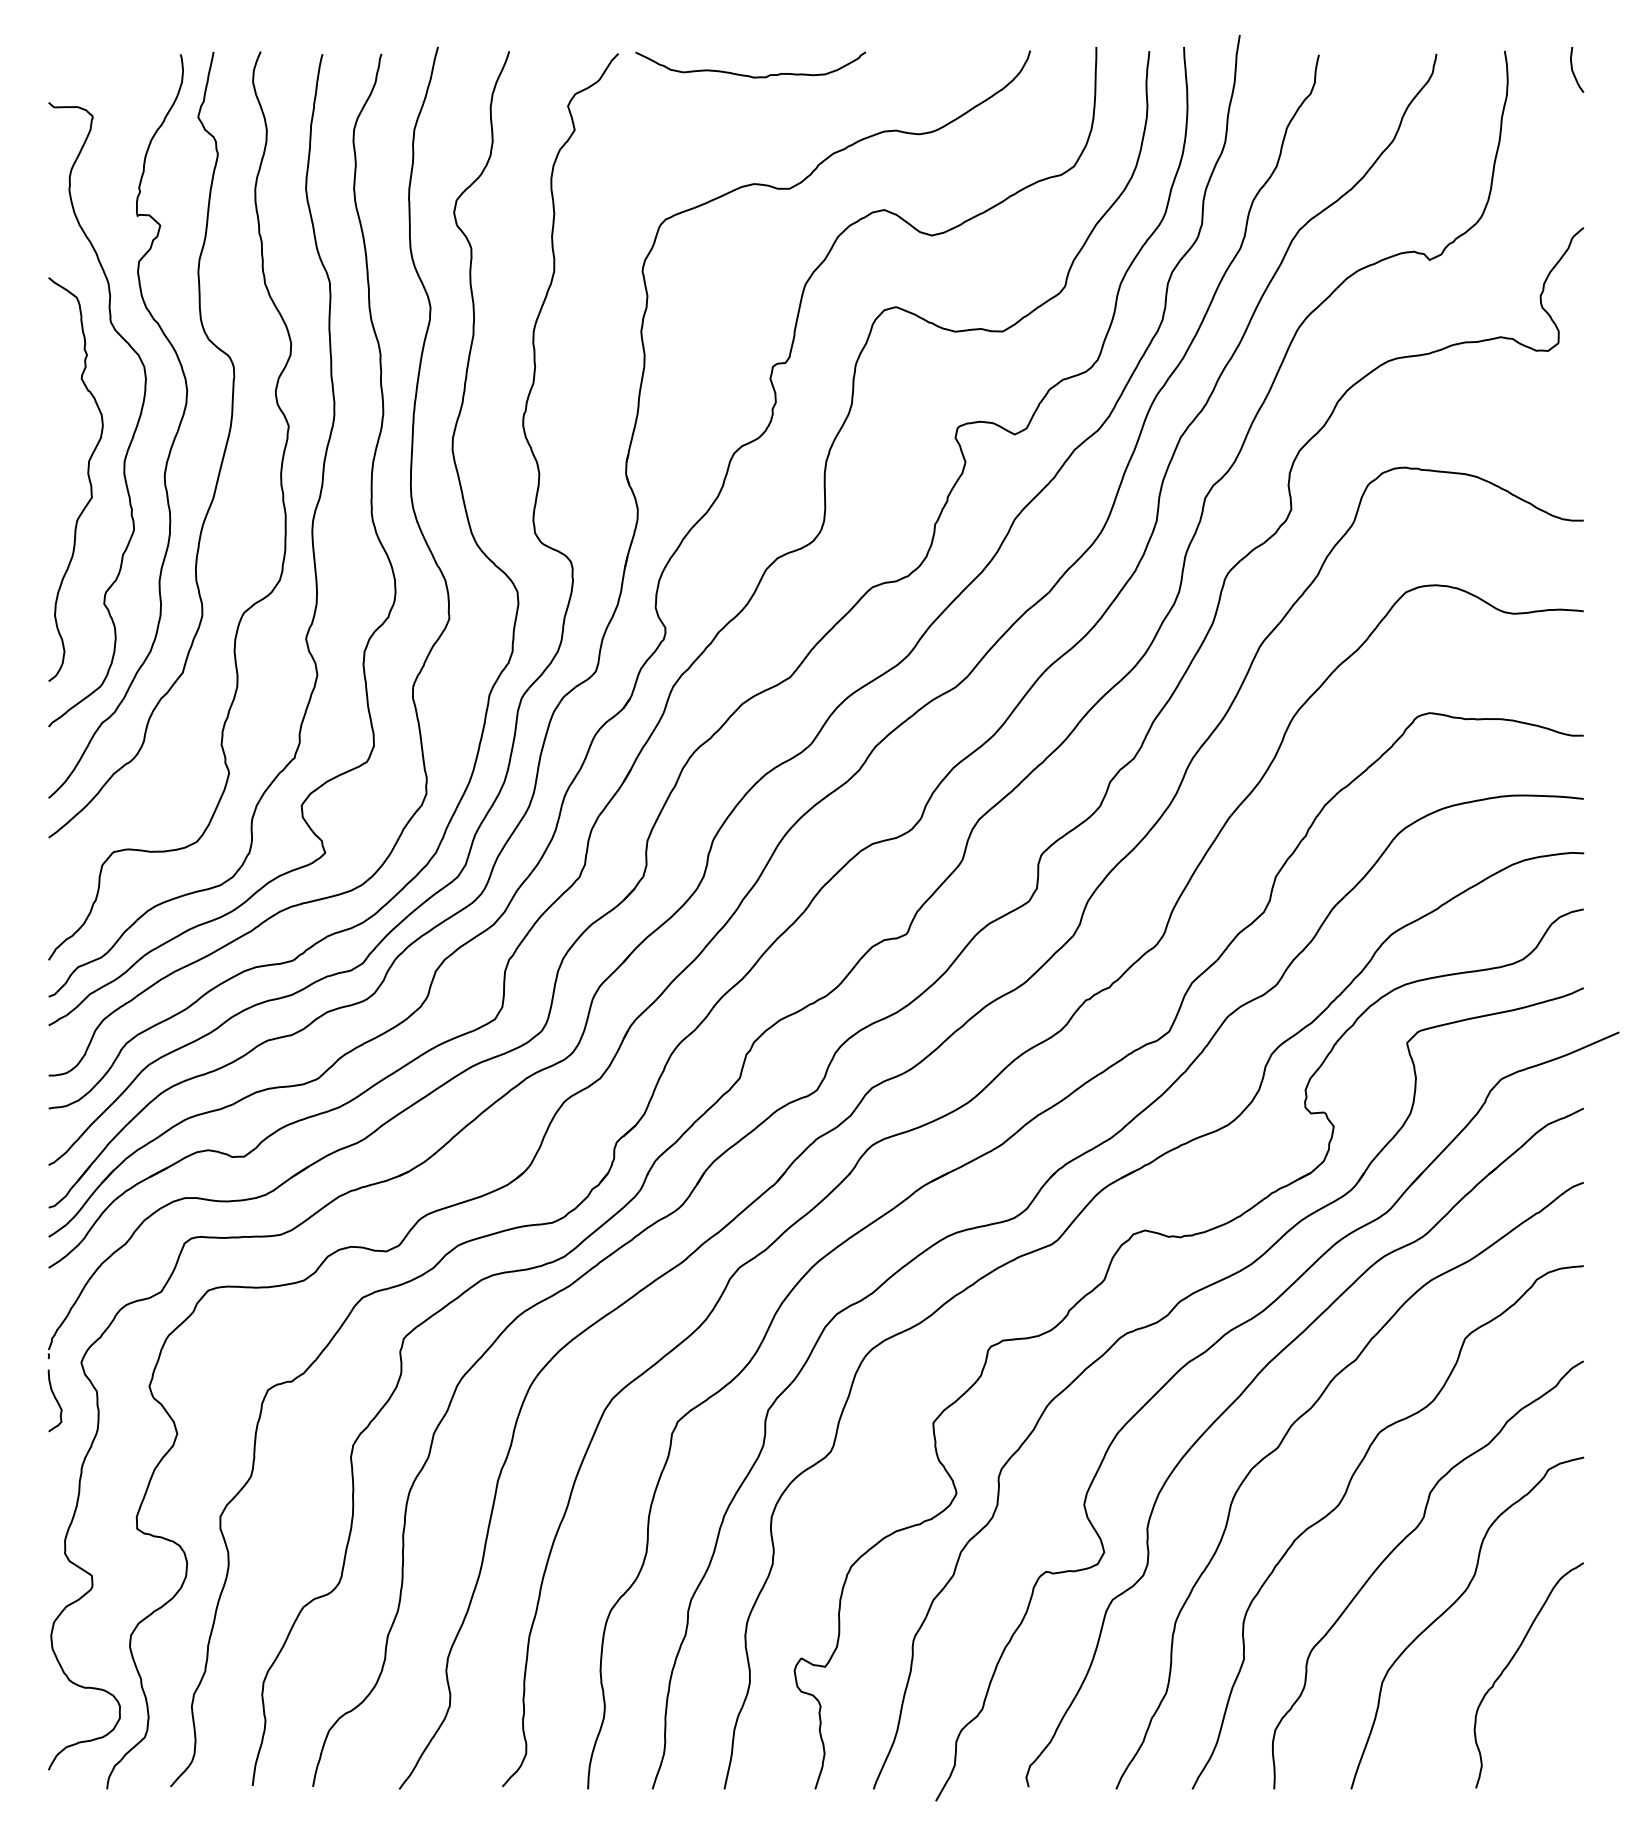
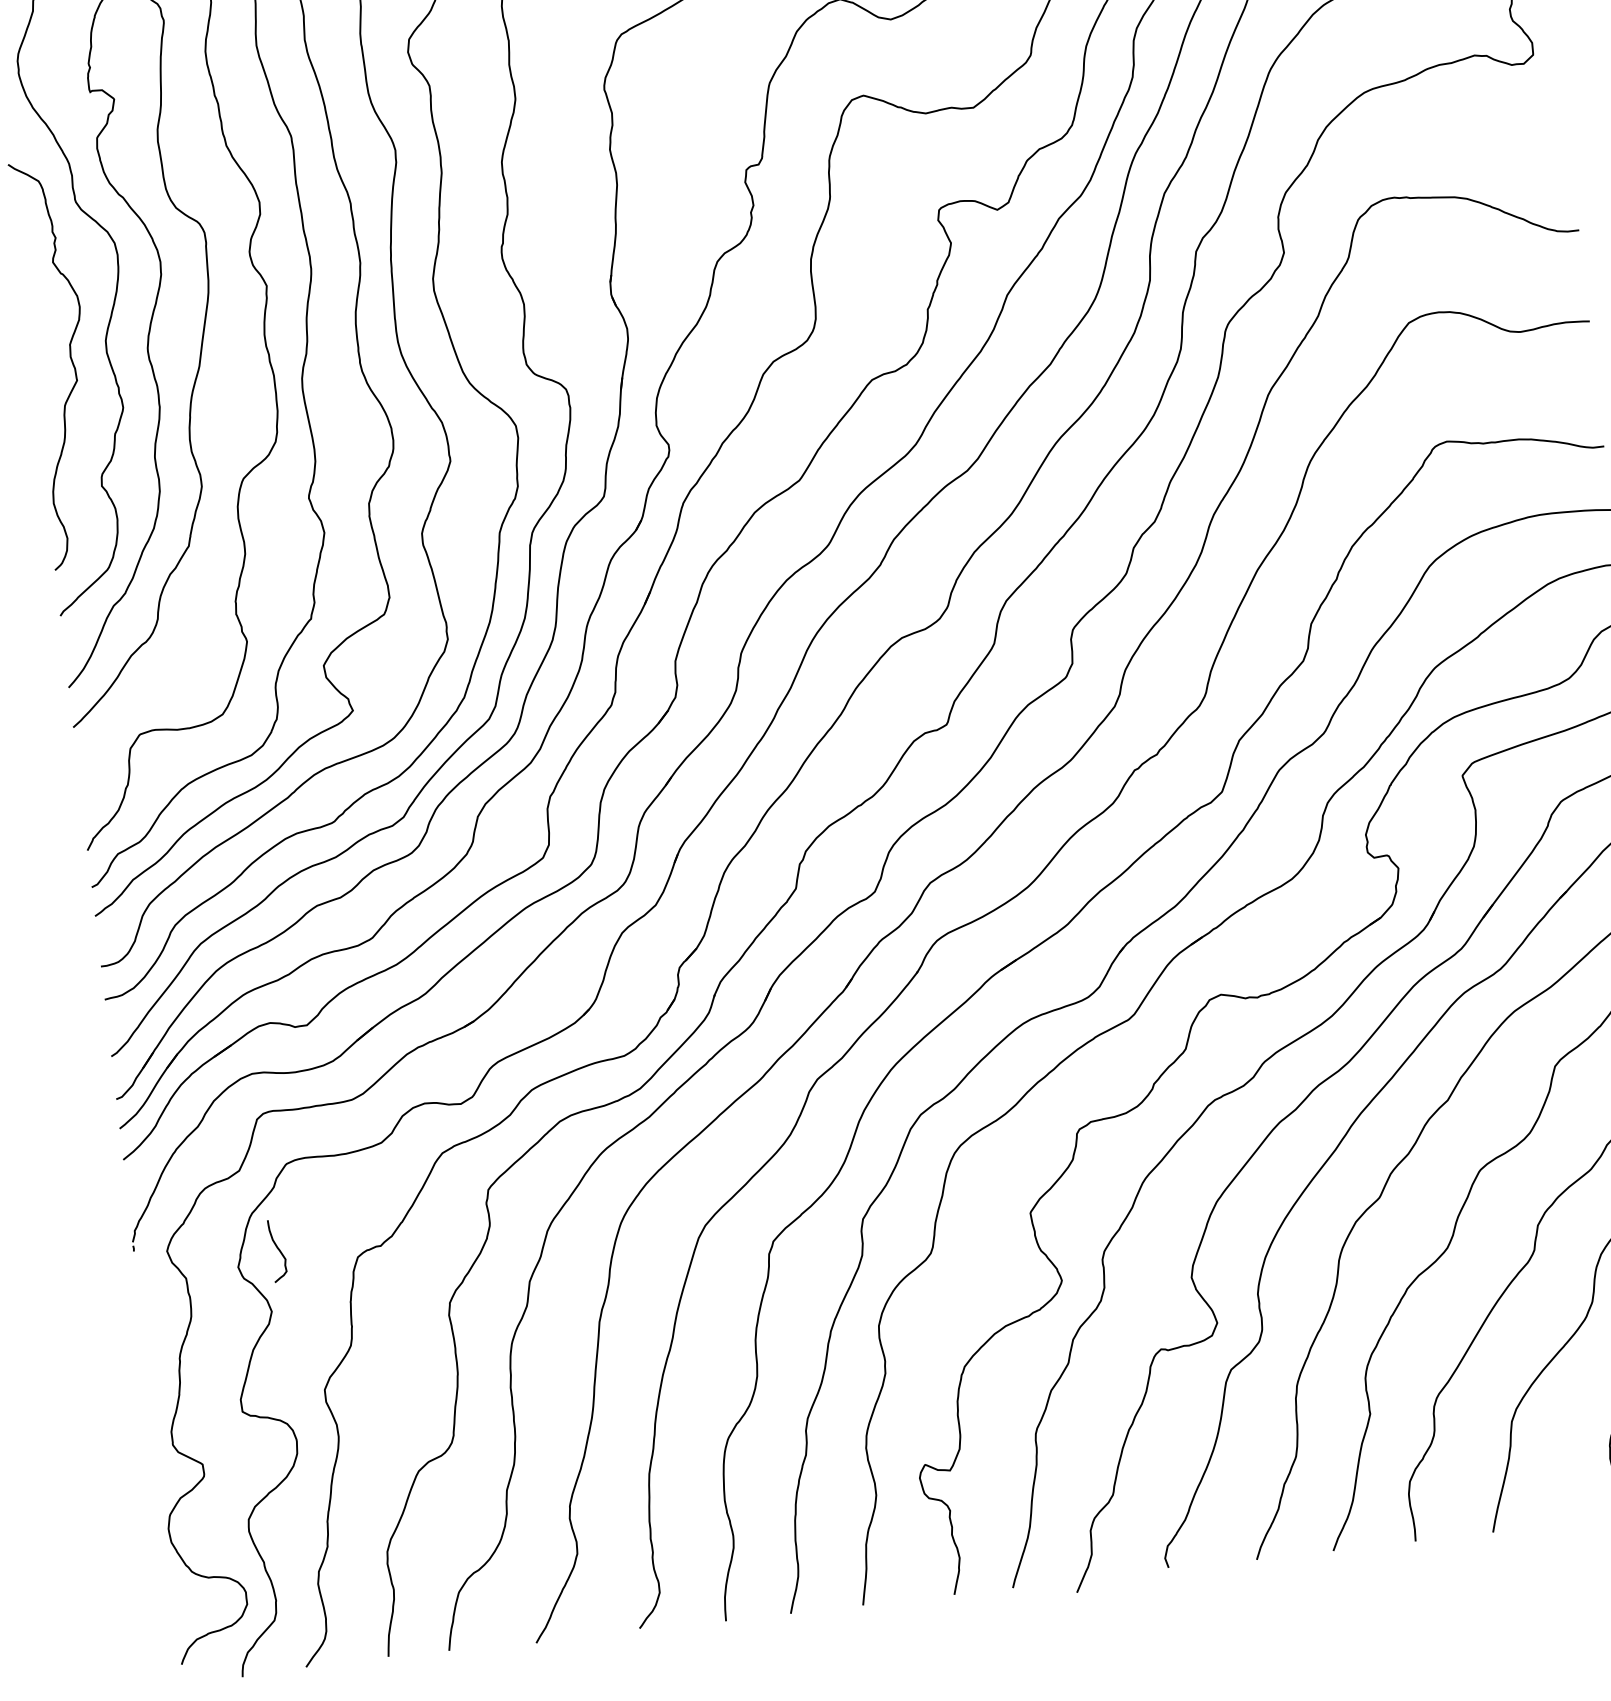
curve: (55, 1400) -> (278, 1250), moved

